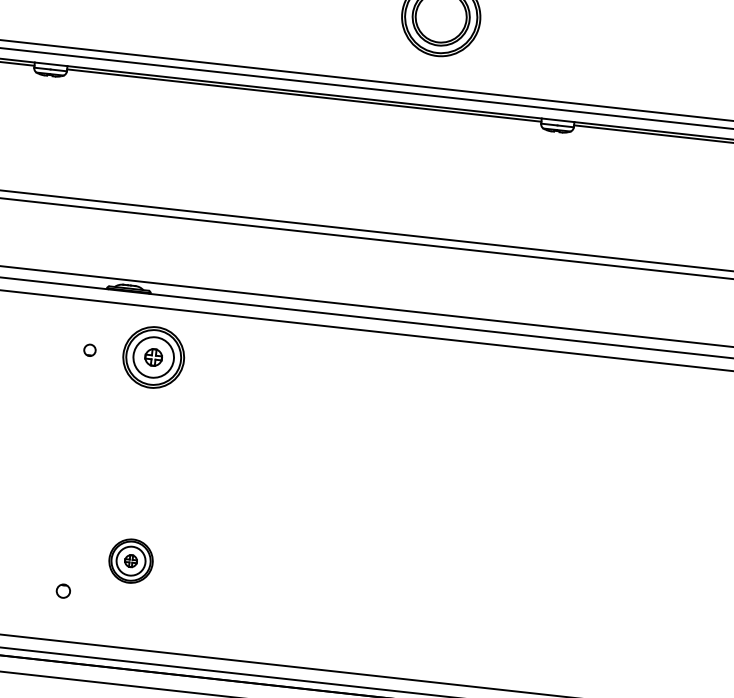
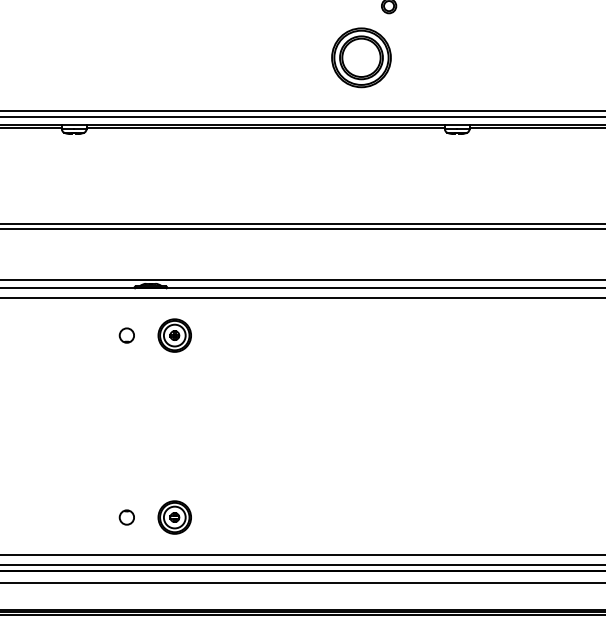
circle: (89, 350) -> (126, 335), size x1.67
part: (153, 357) -> (174, 335), size x0.71
part: (130, 561) -> (174, 517), moved
circle: (63, 591) -> (126, 517), size x1.43

